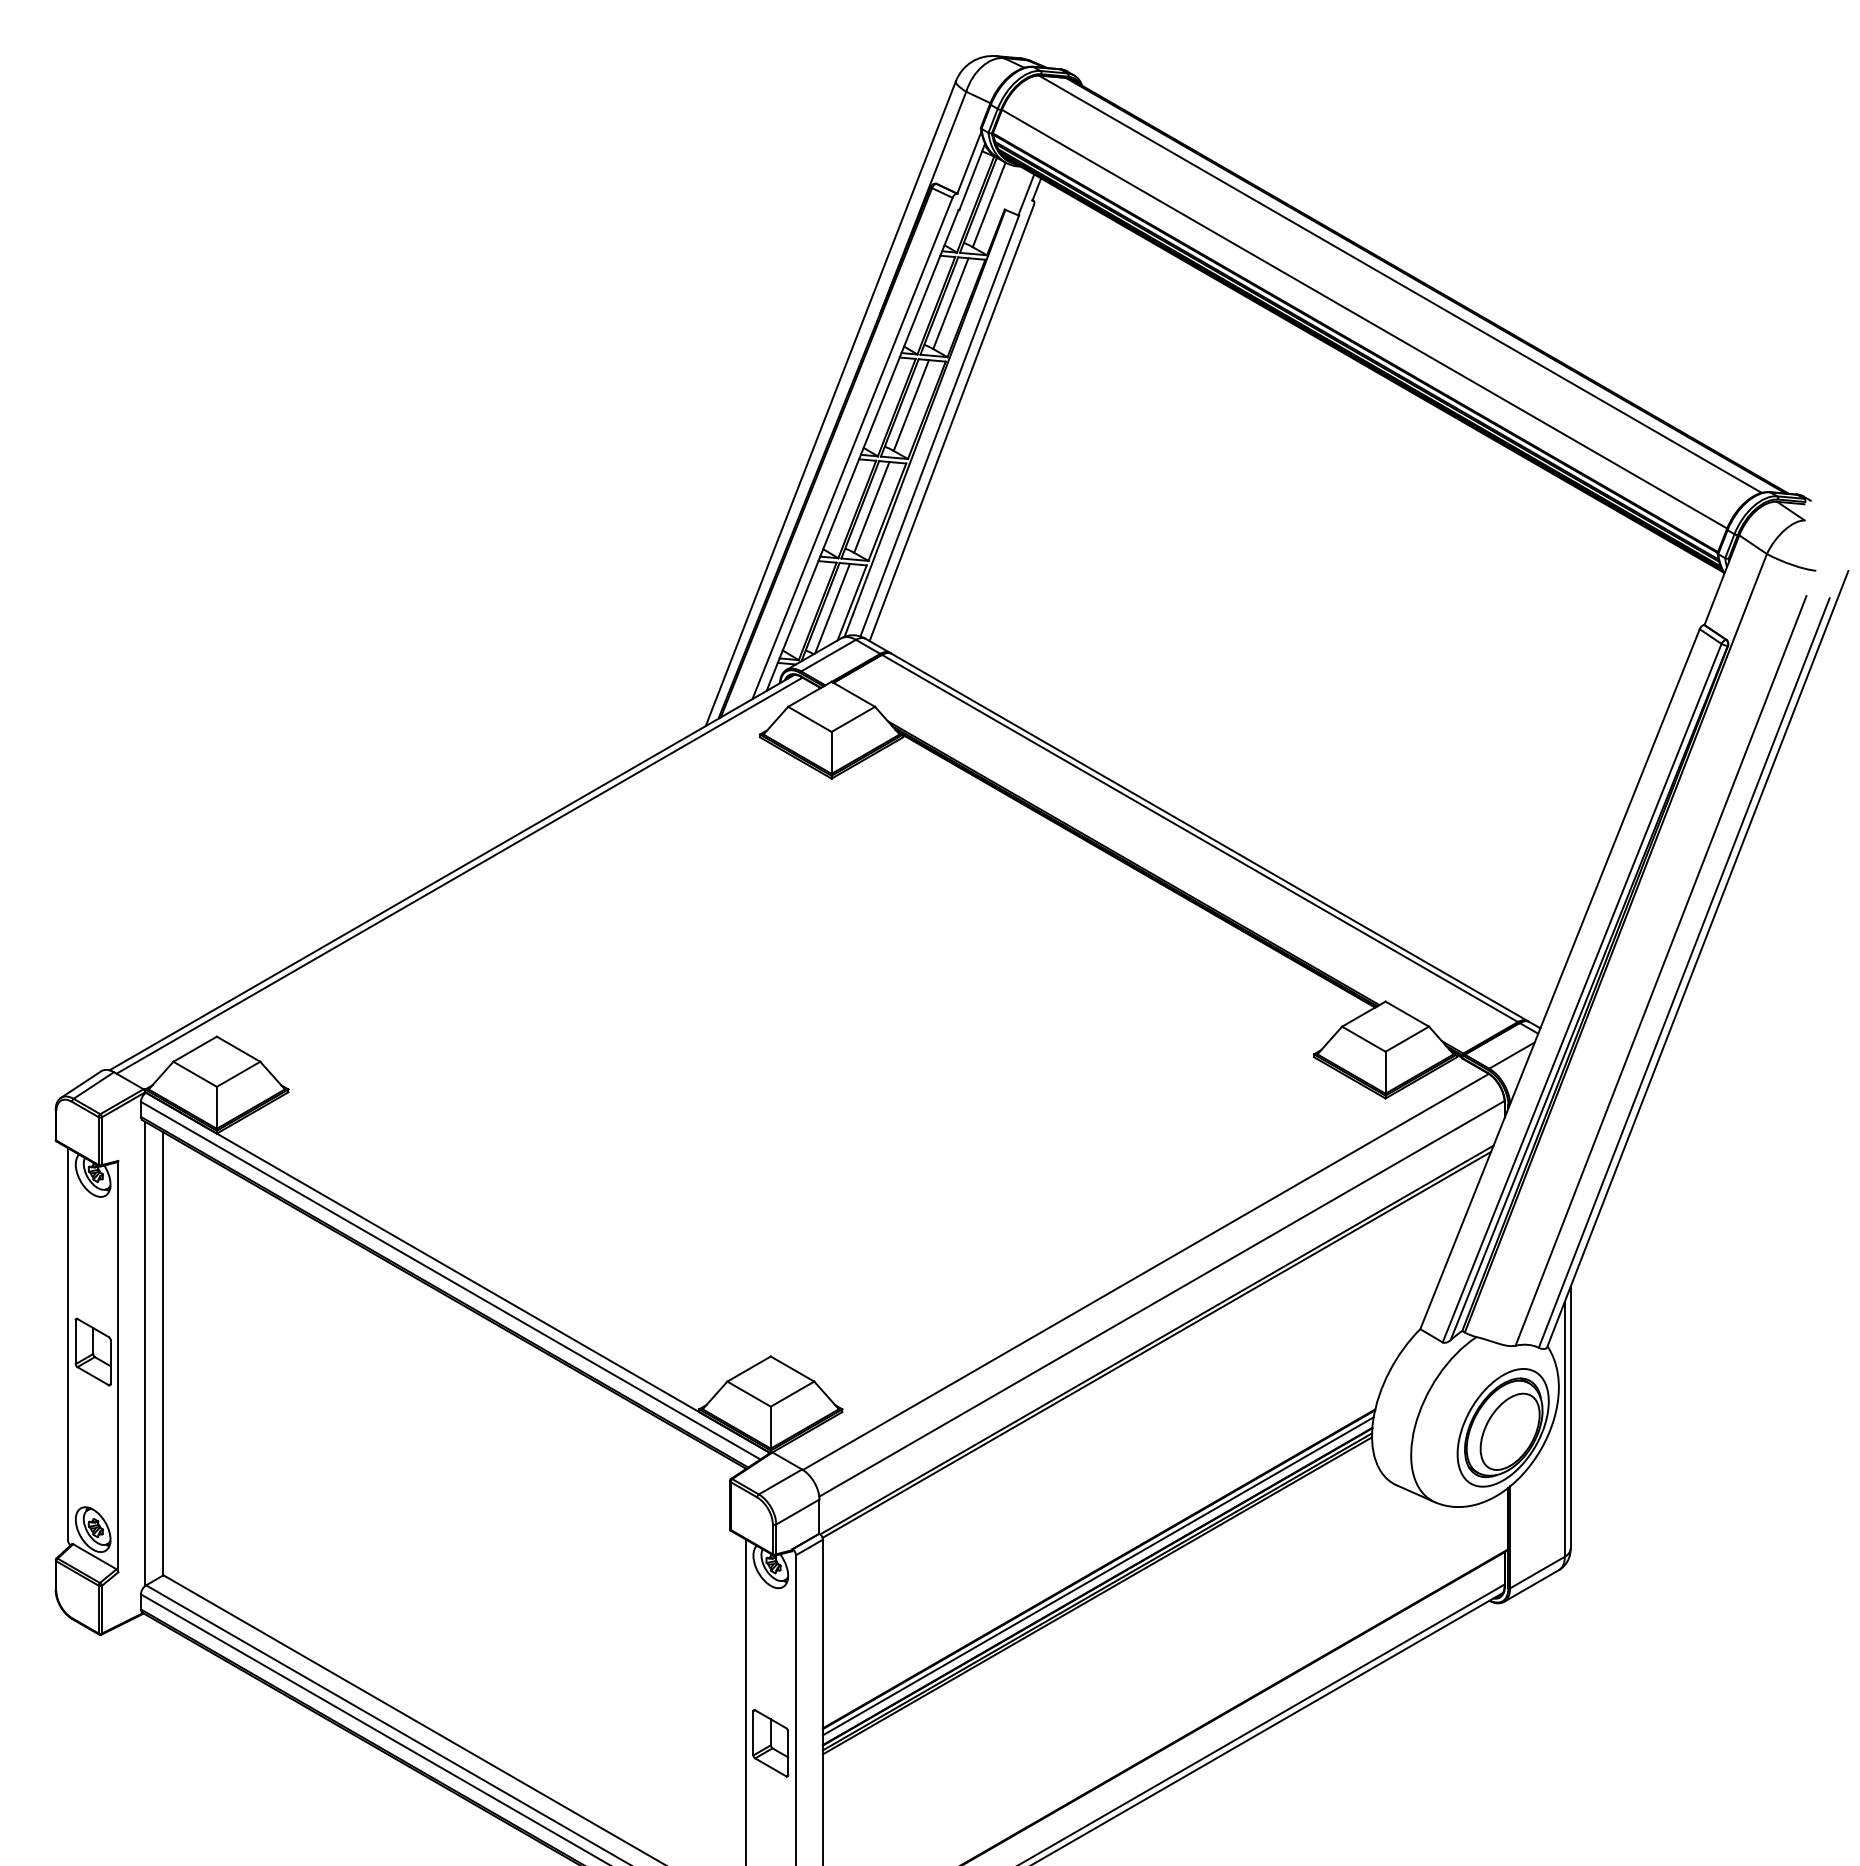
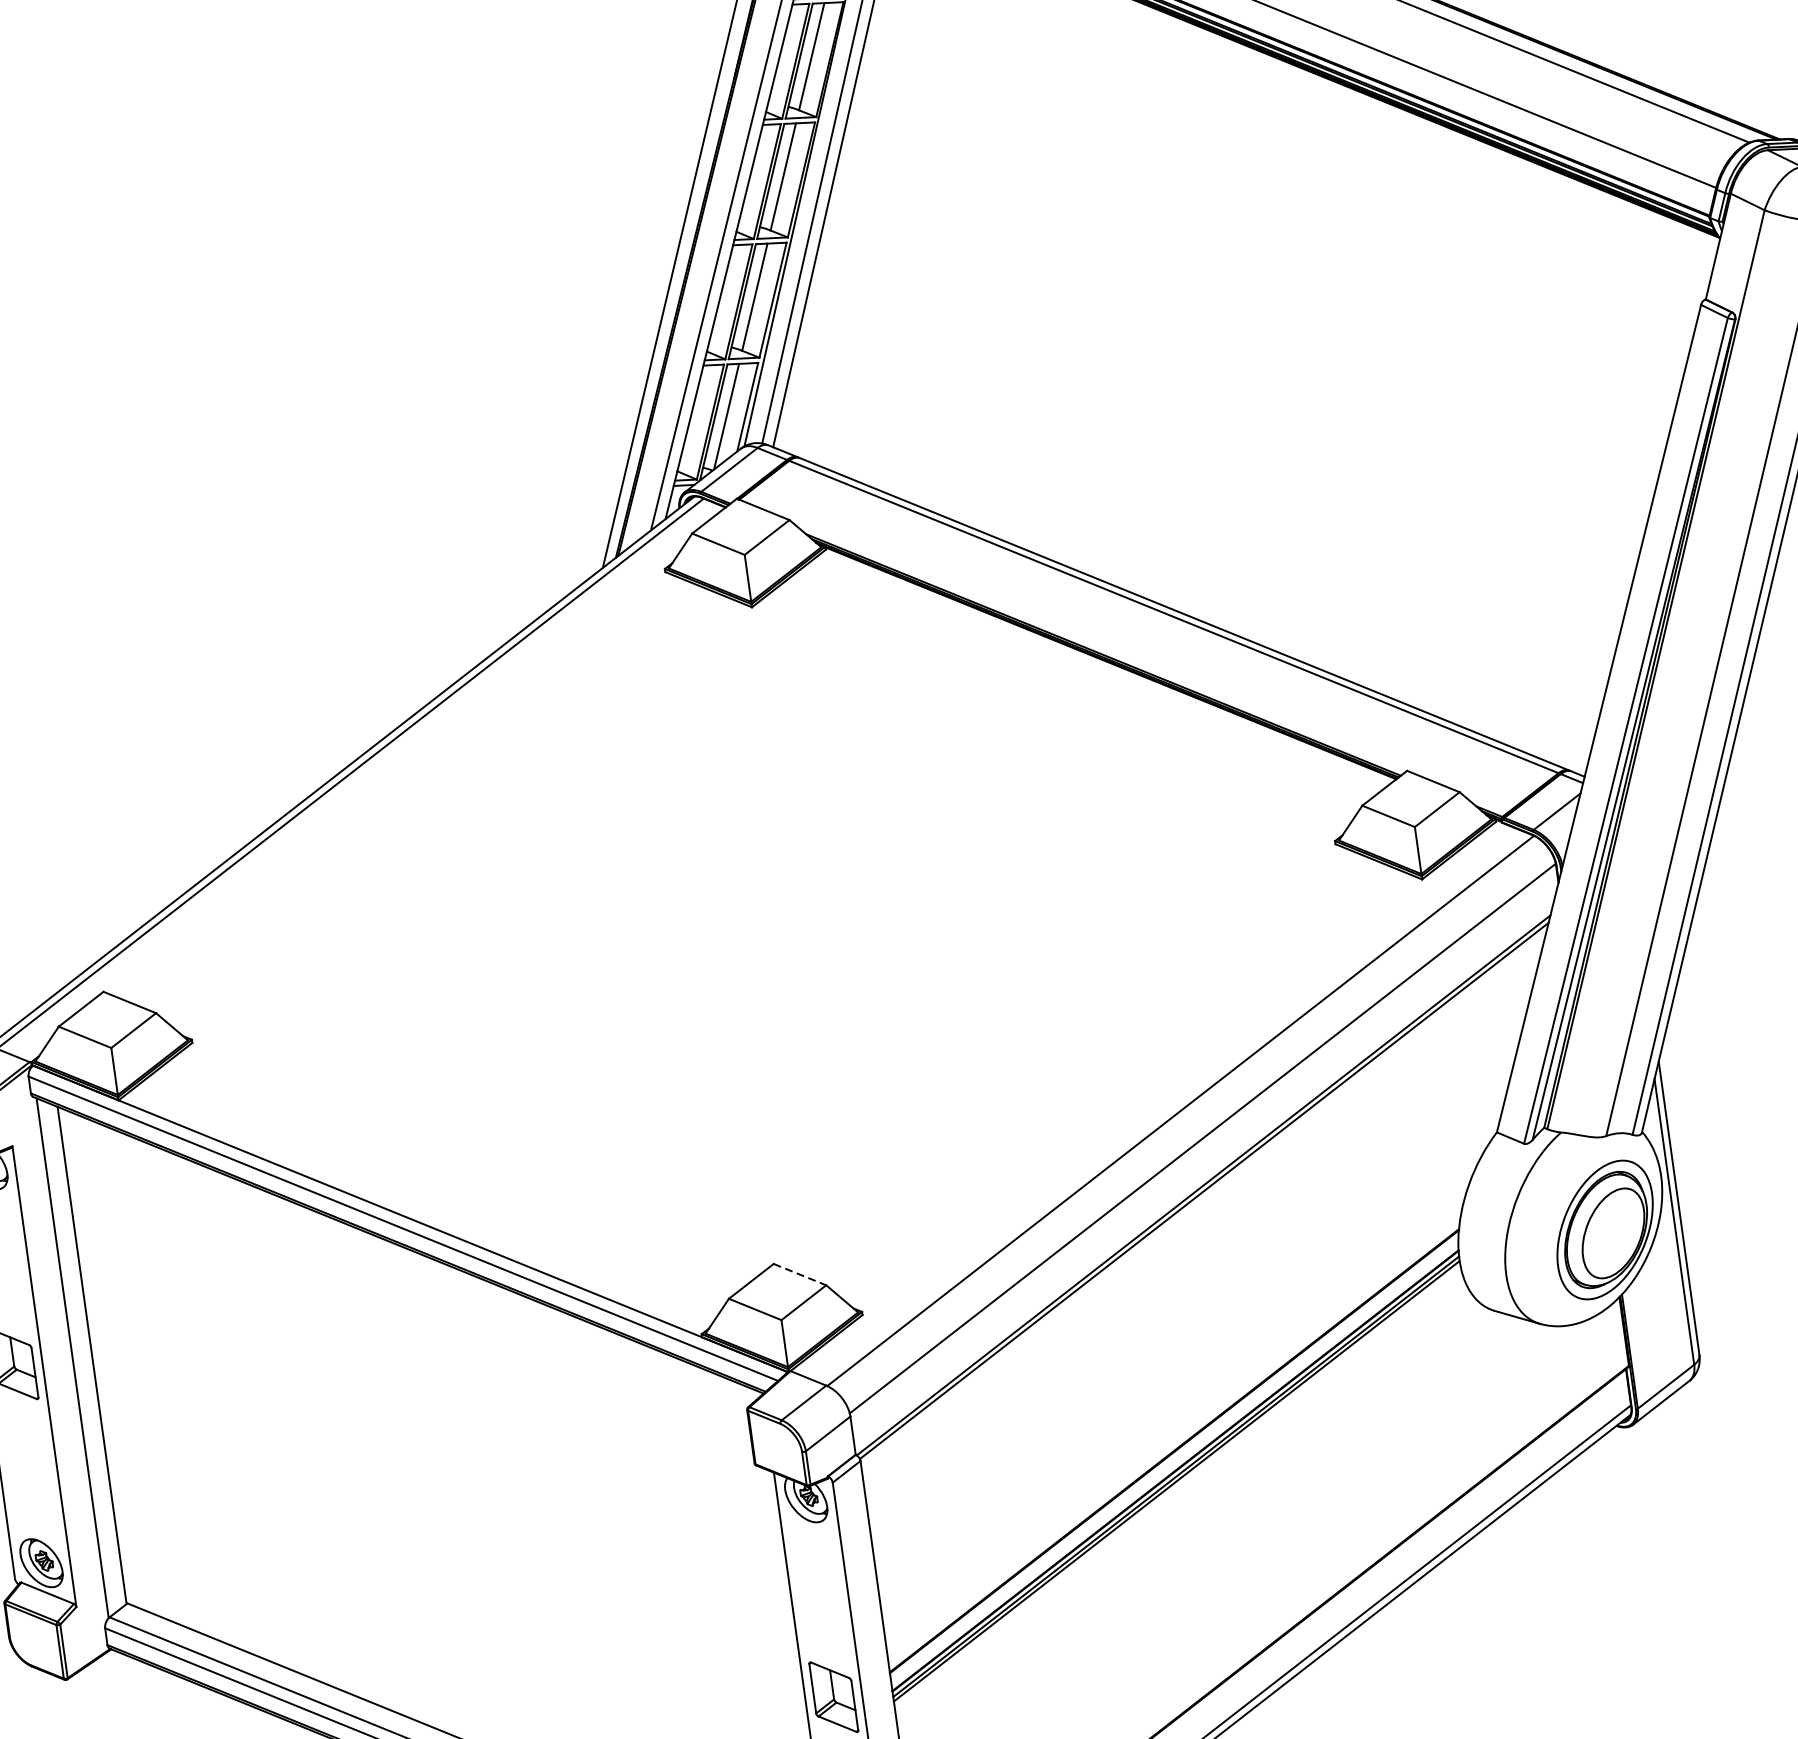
line: (792, 1369) -> (800, 1275), solid -> dashed
line: (1097, 1576) -> (1173, 1459), removed

